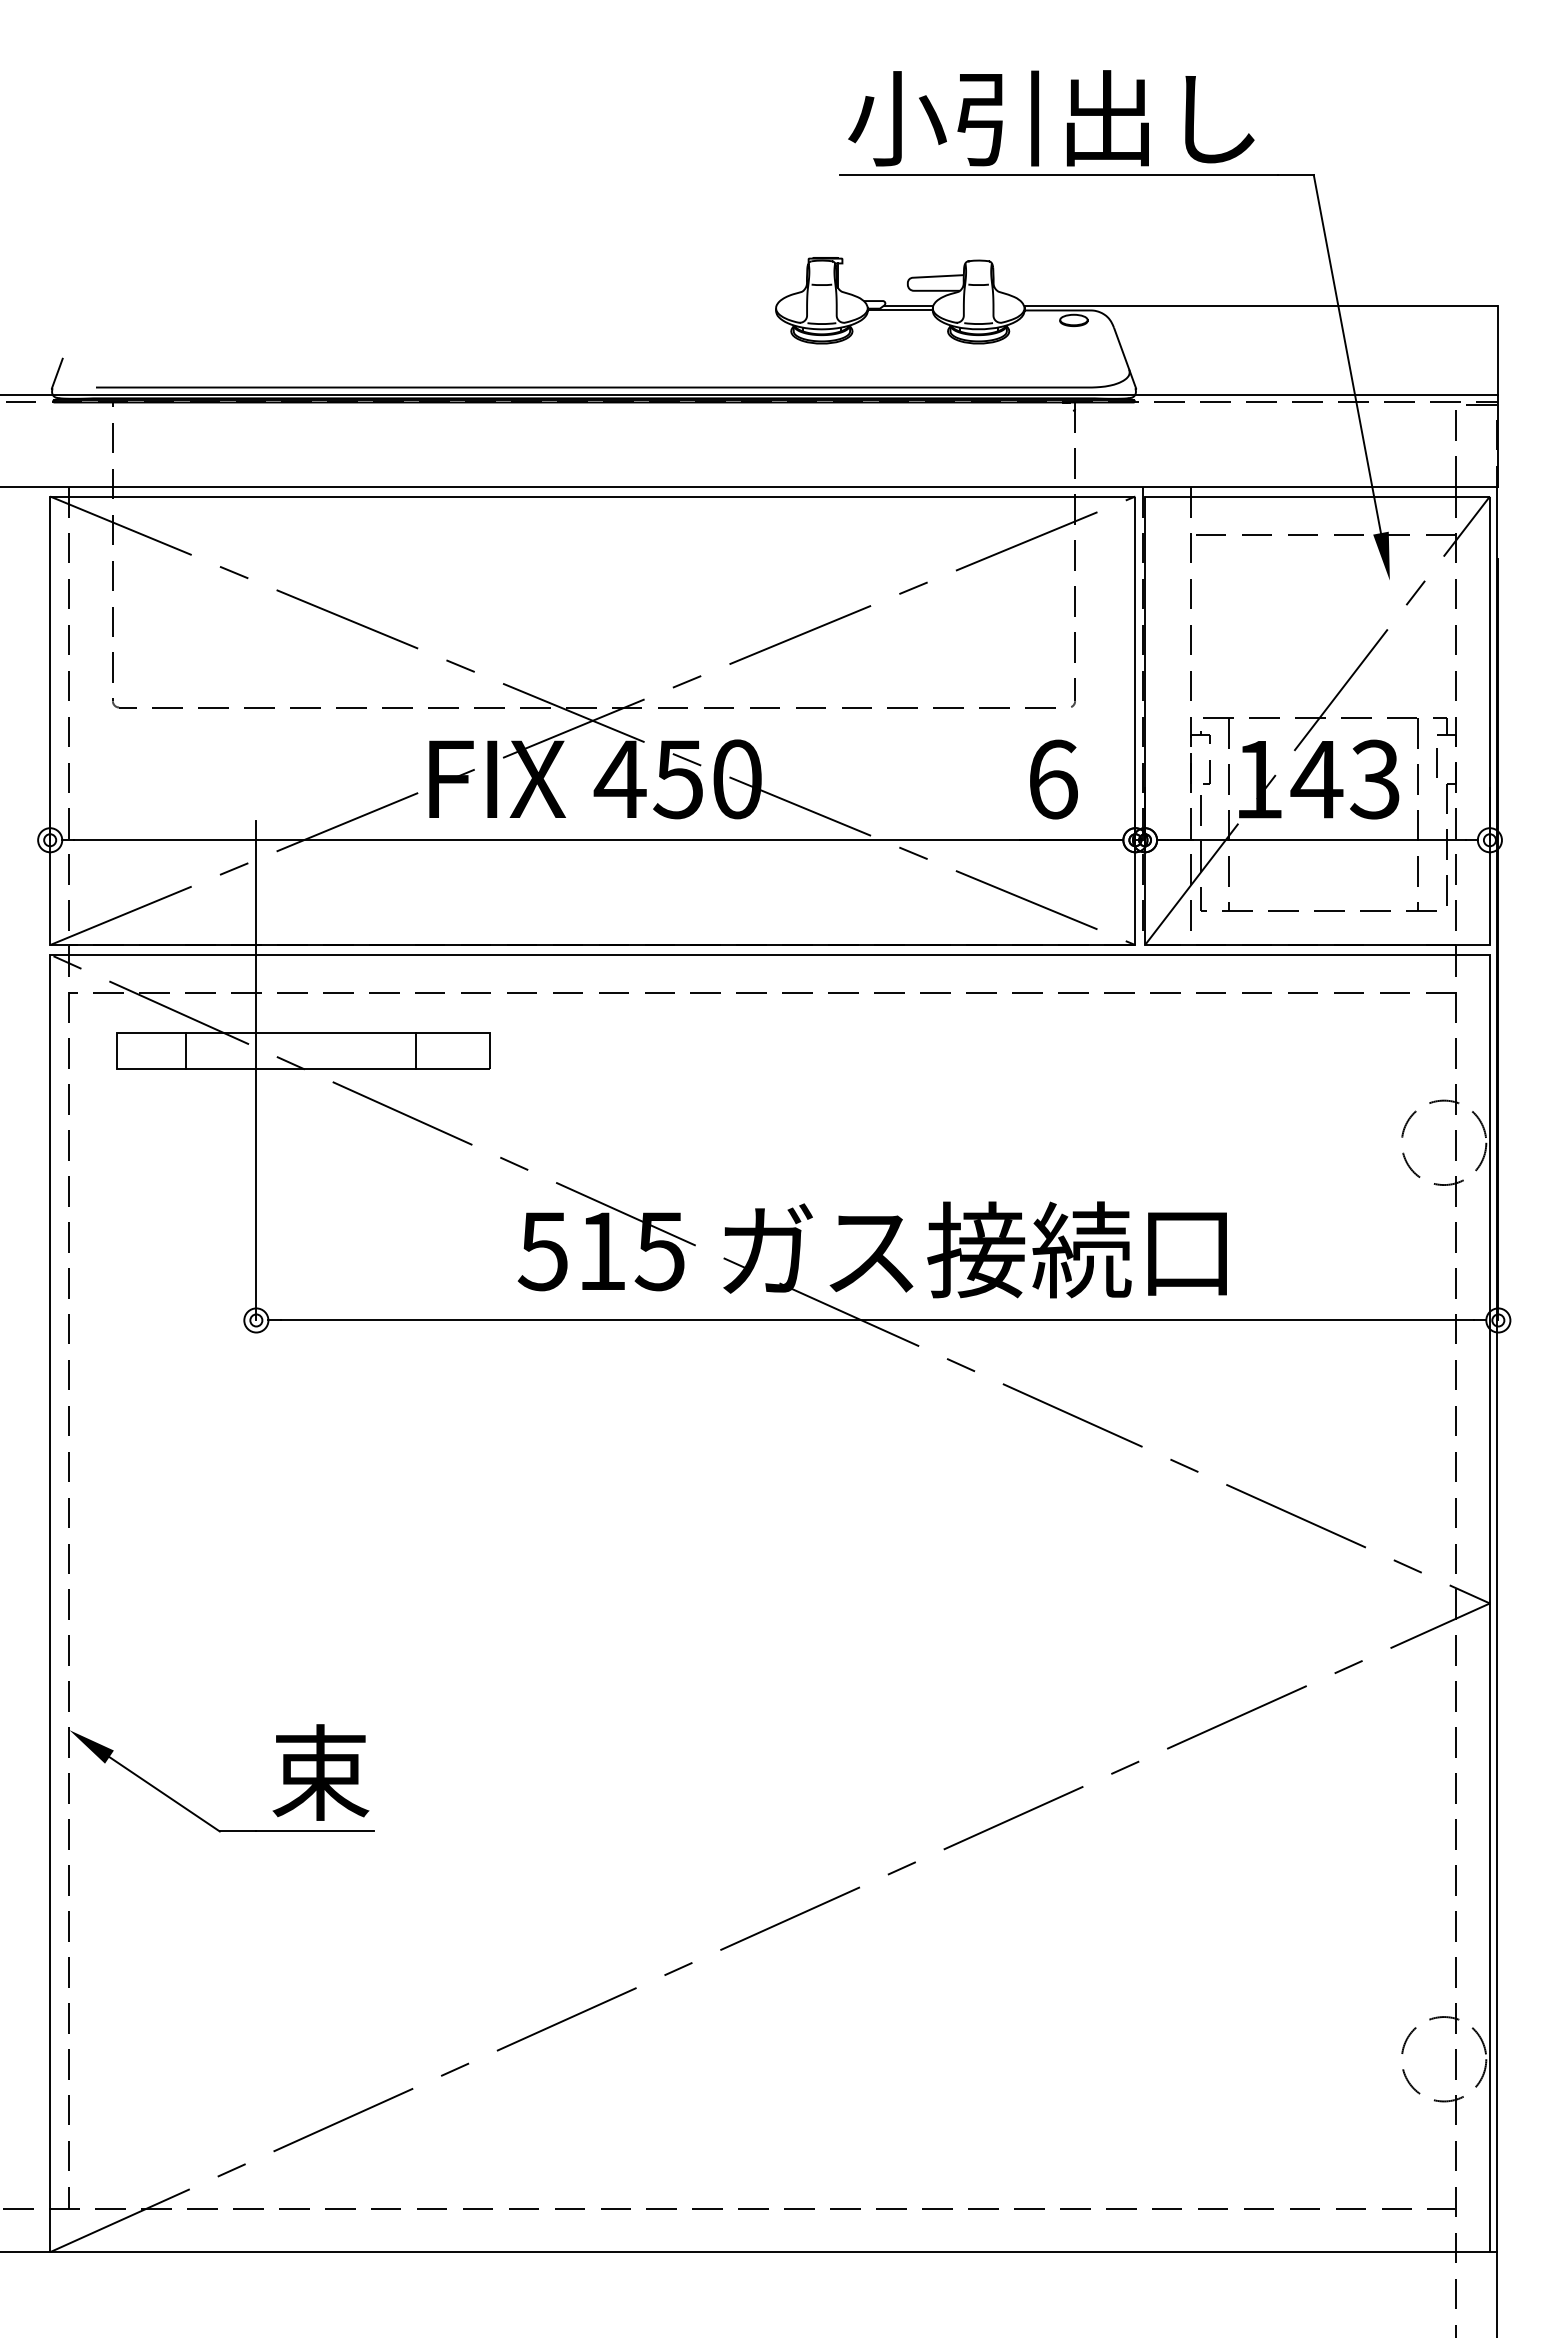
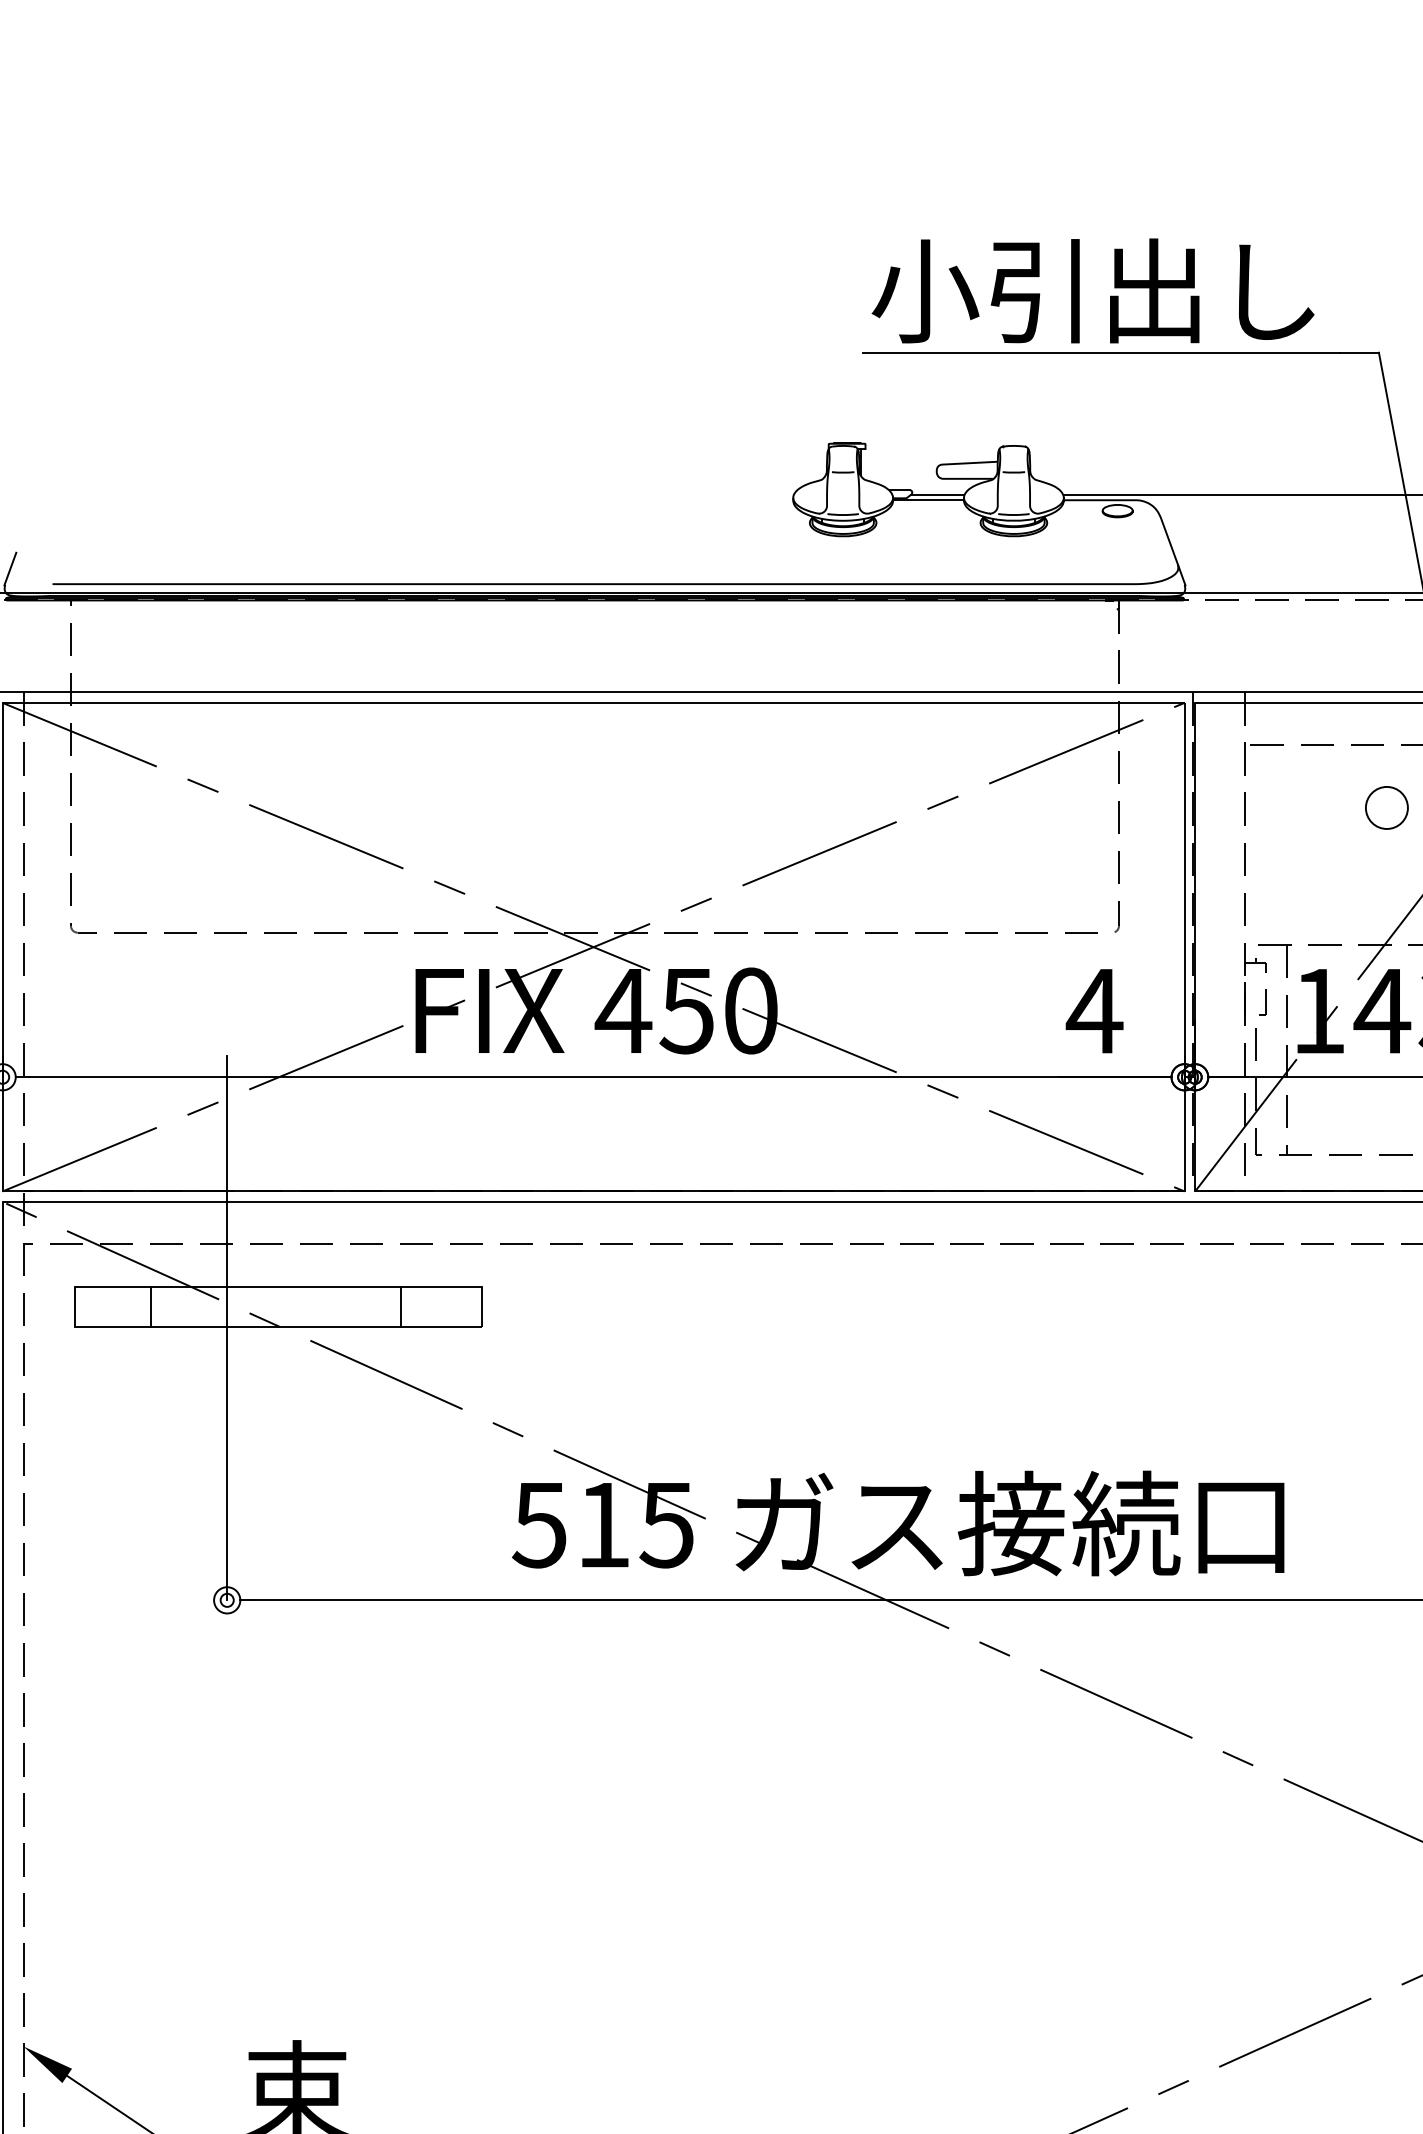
circle: (1320, 592) -> (1386, 807), added
text: (1052, 779) -> (1094, 1011), 6 -> 4

